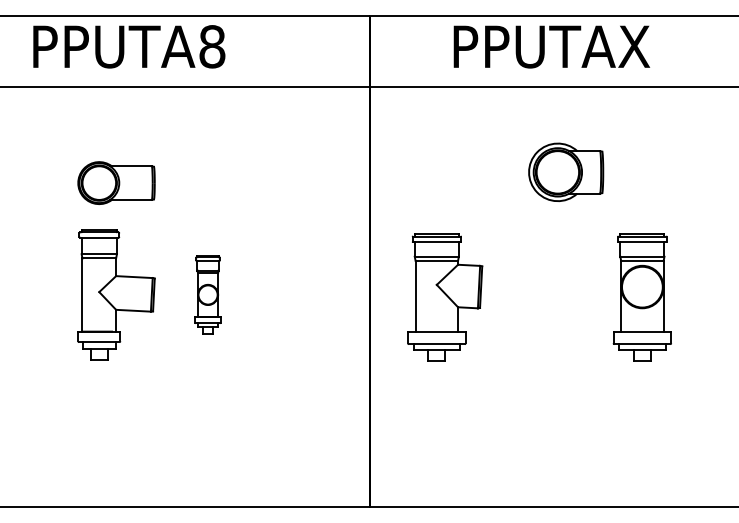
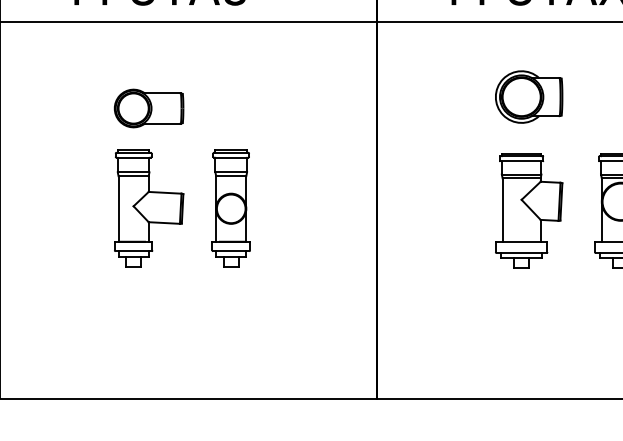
part: (566, 171) -> (529, 96), moved
part: (207, 294) -> (230, 208), size x1.67
part: (445, 297) -> (529, 211), moved

